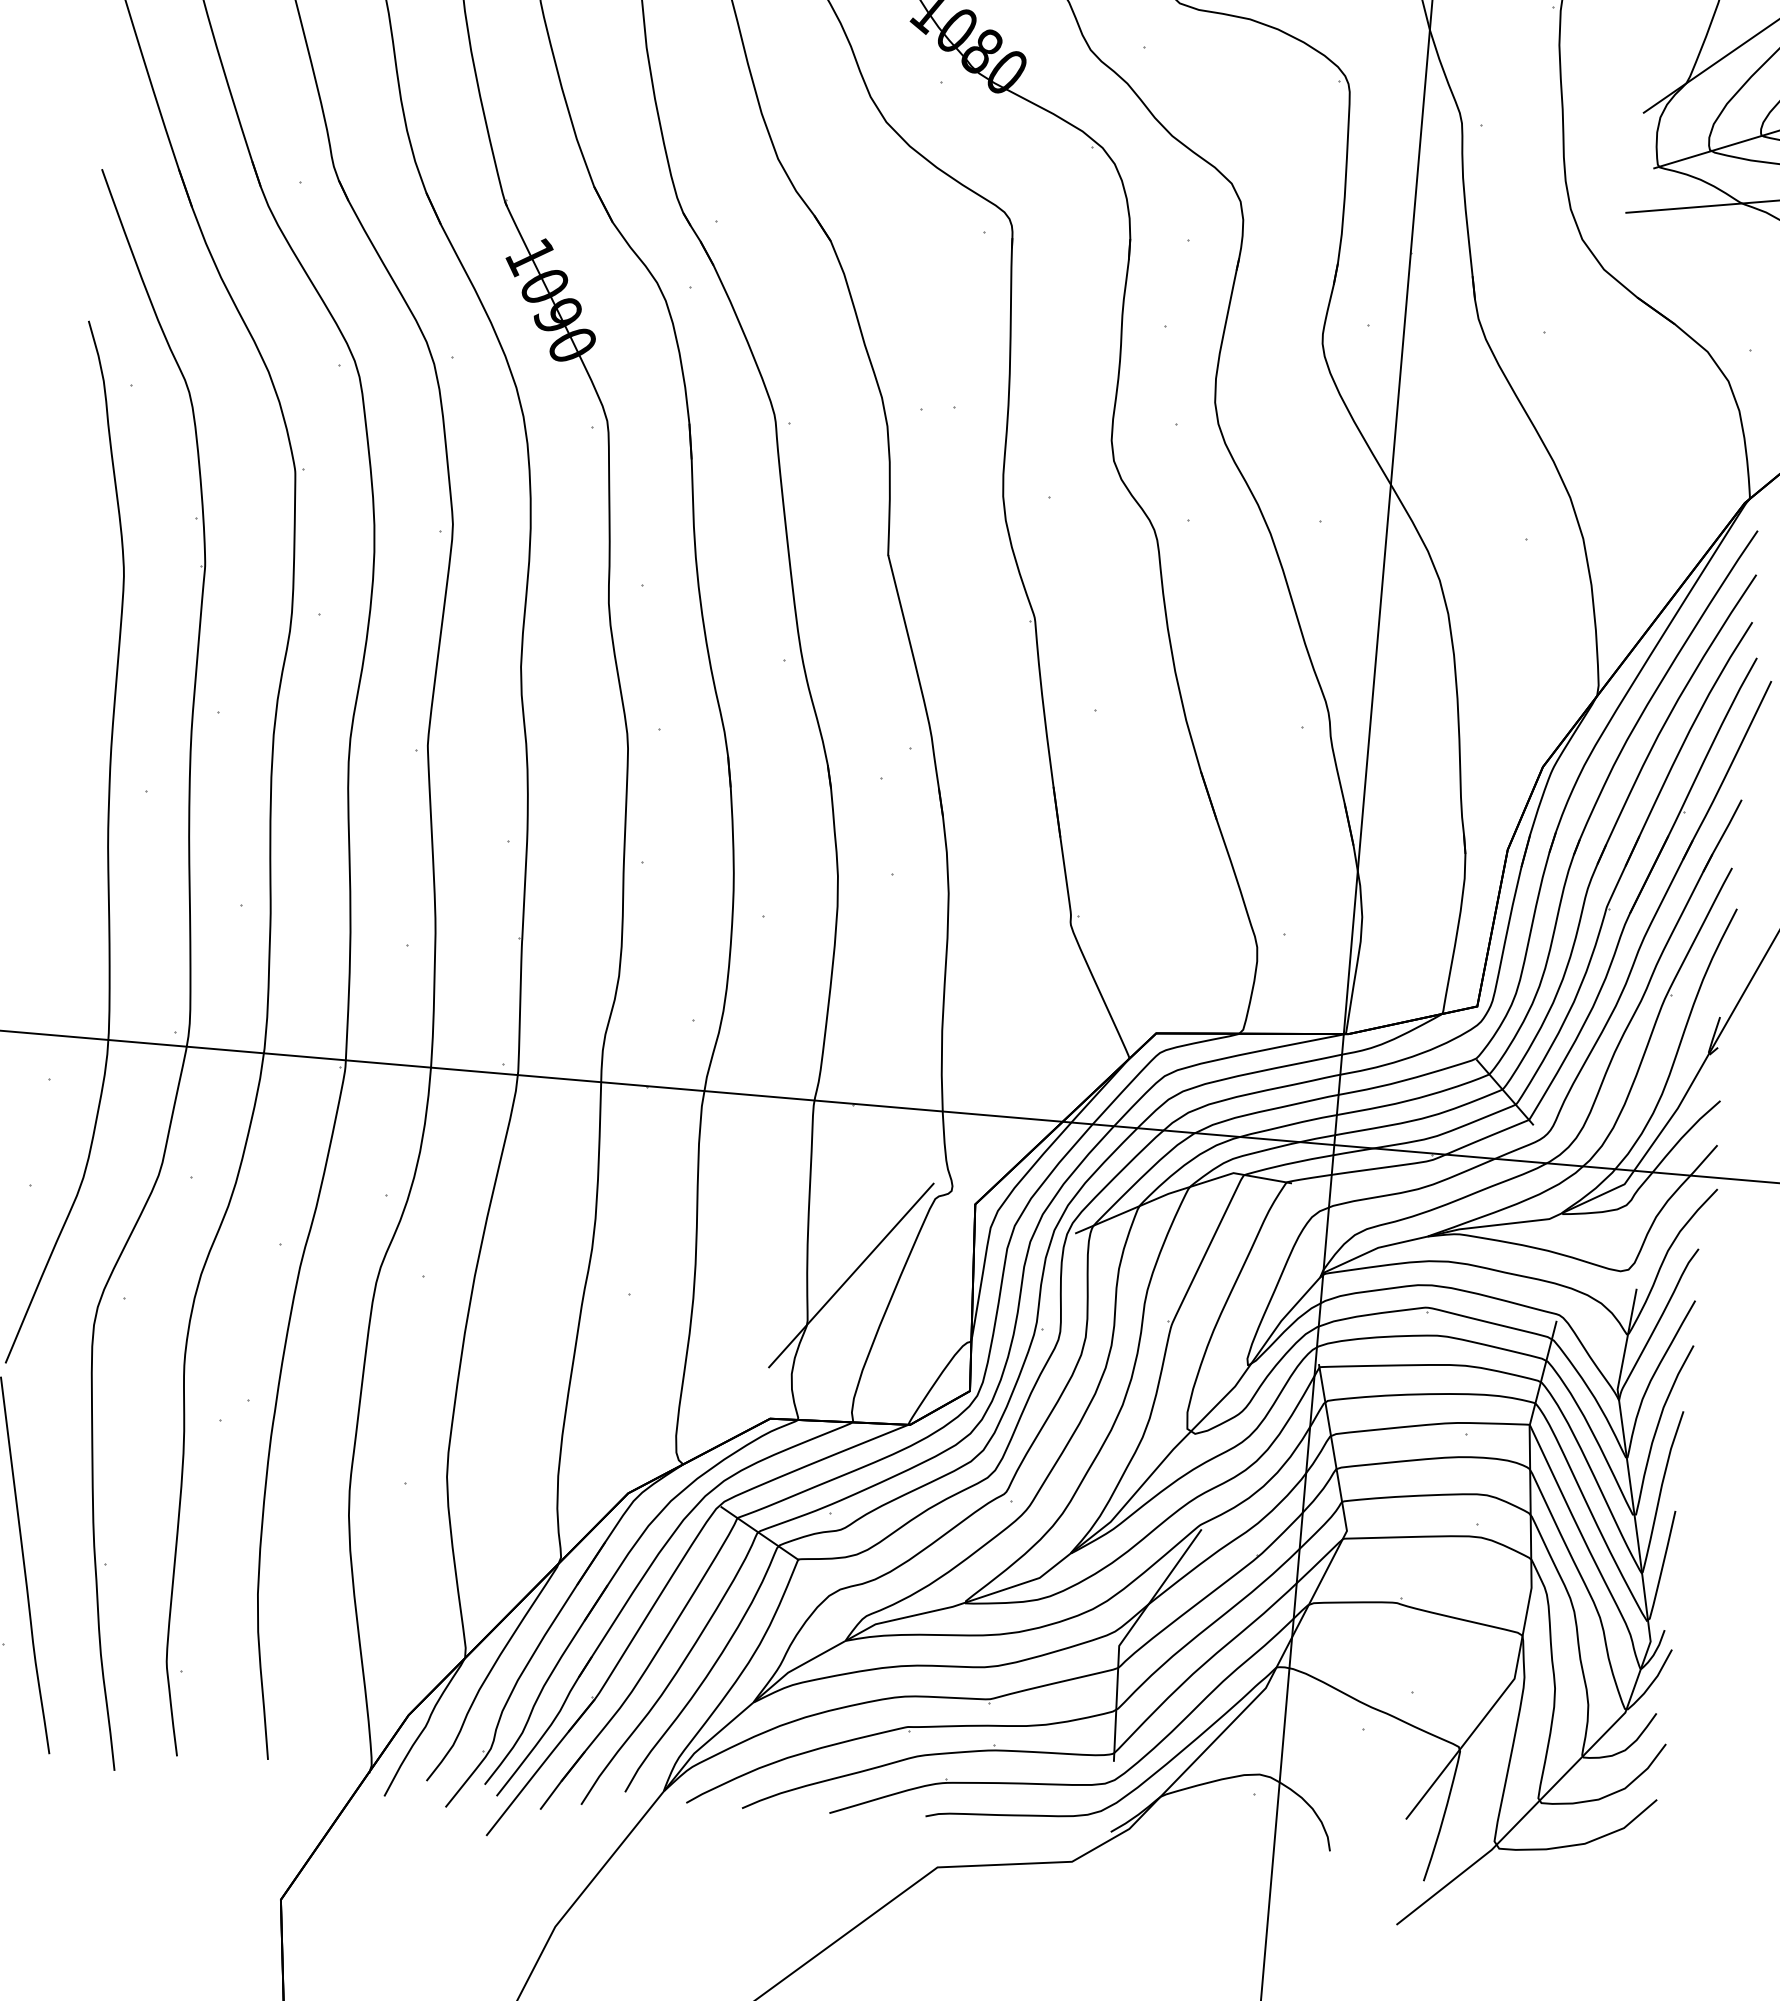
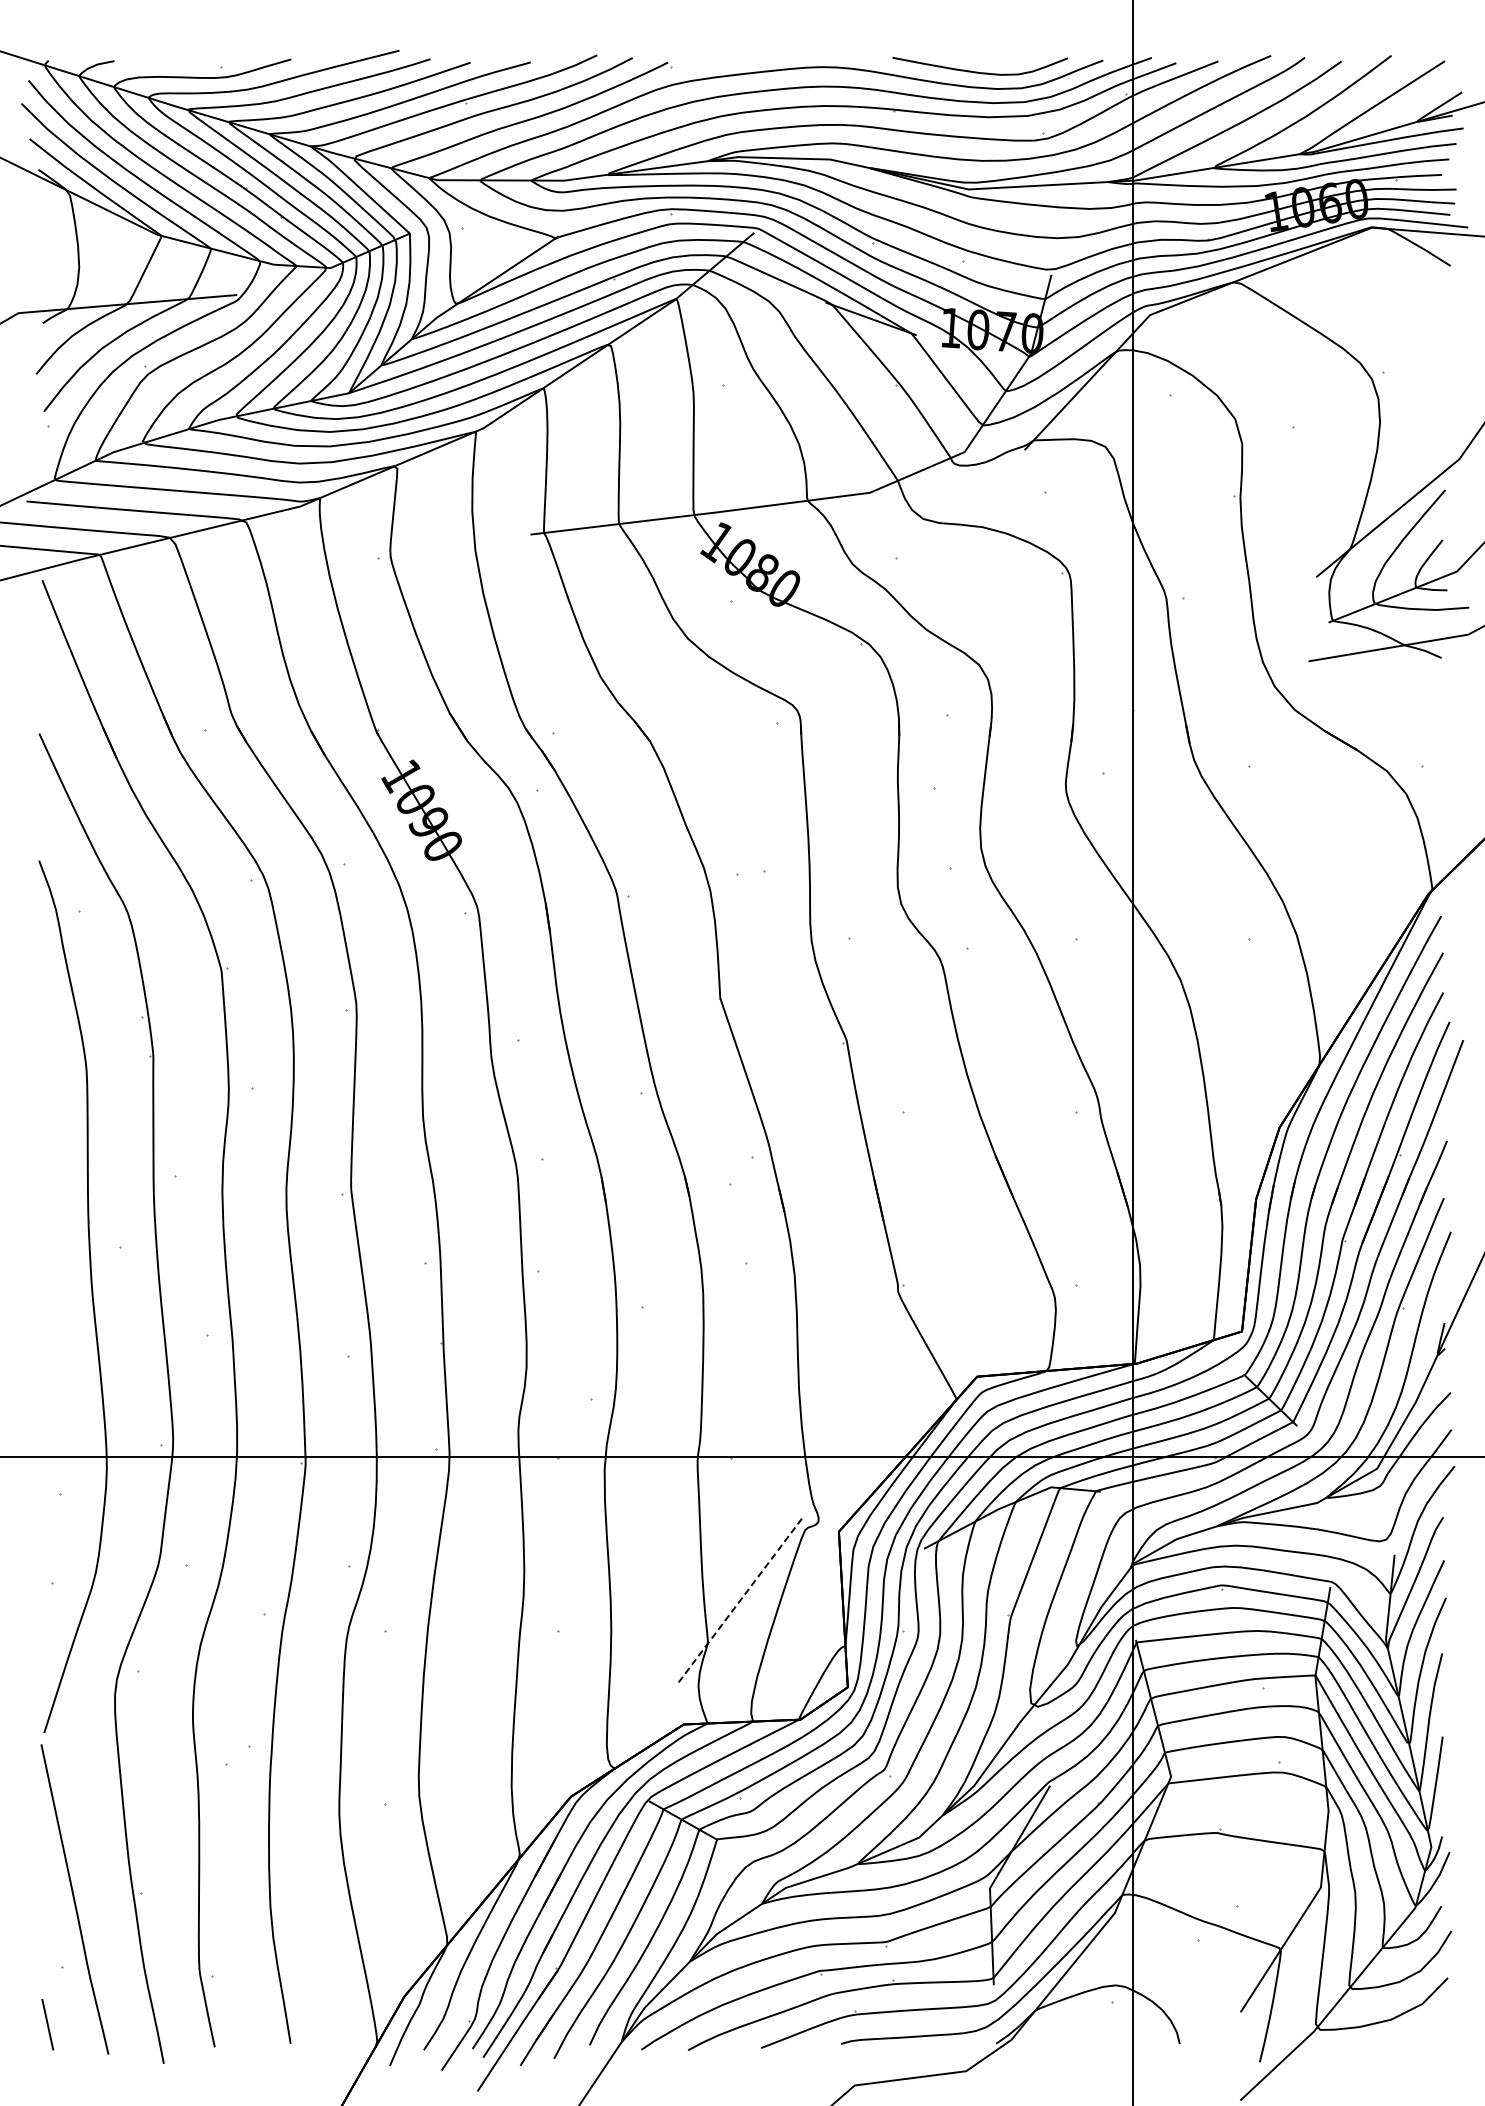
line: (850, 1275) -> (740, 1599), solid -> dashed

